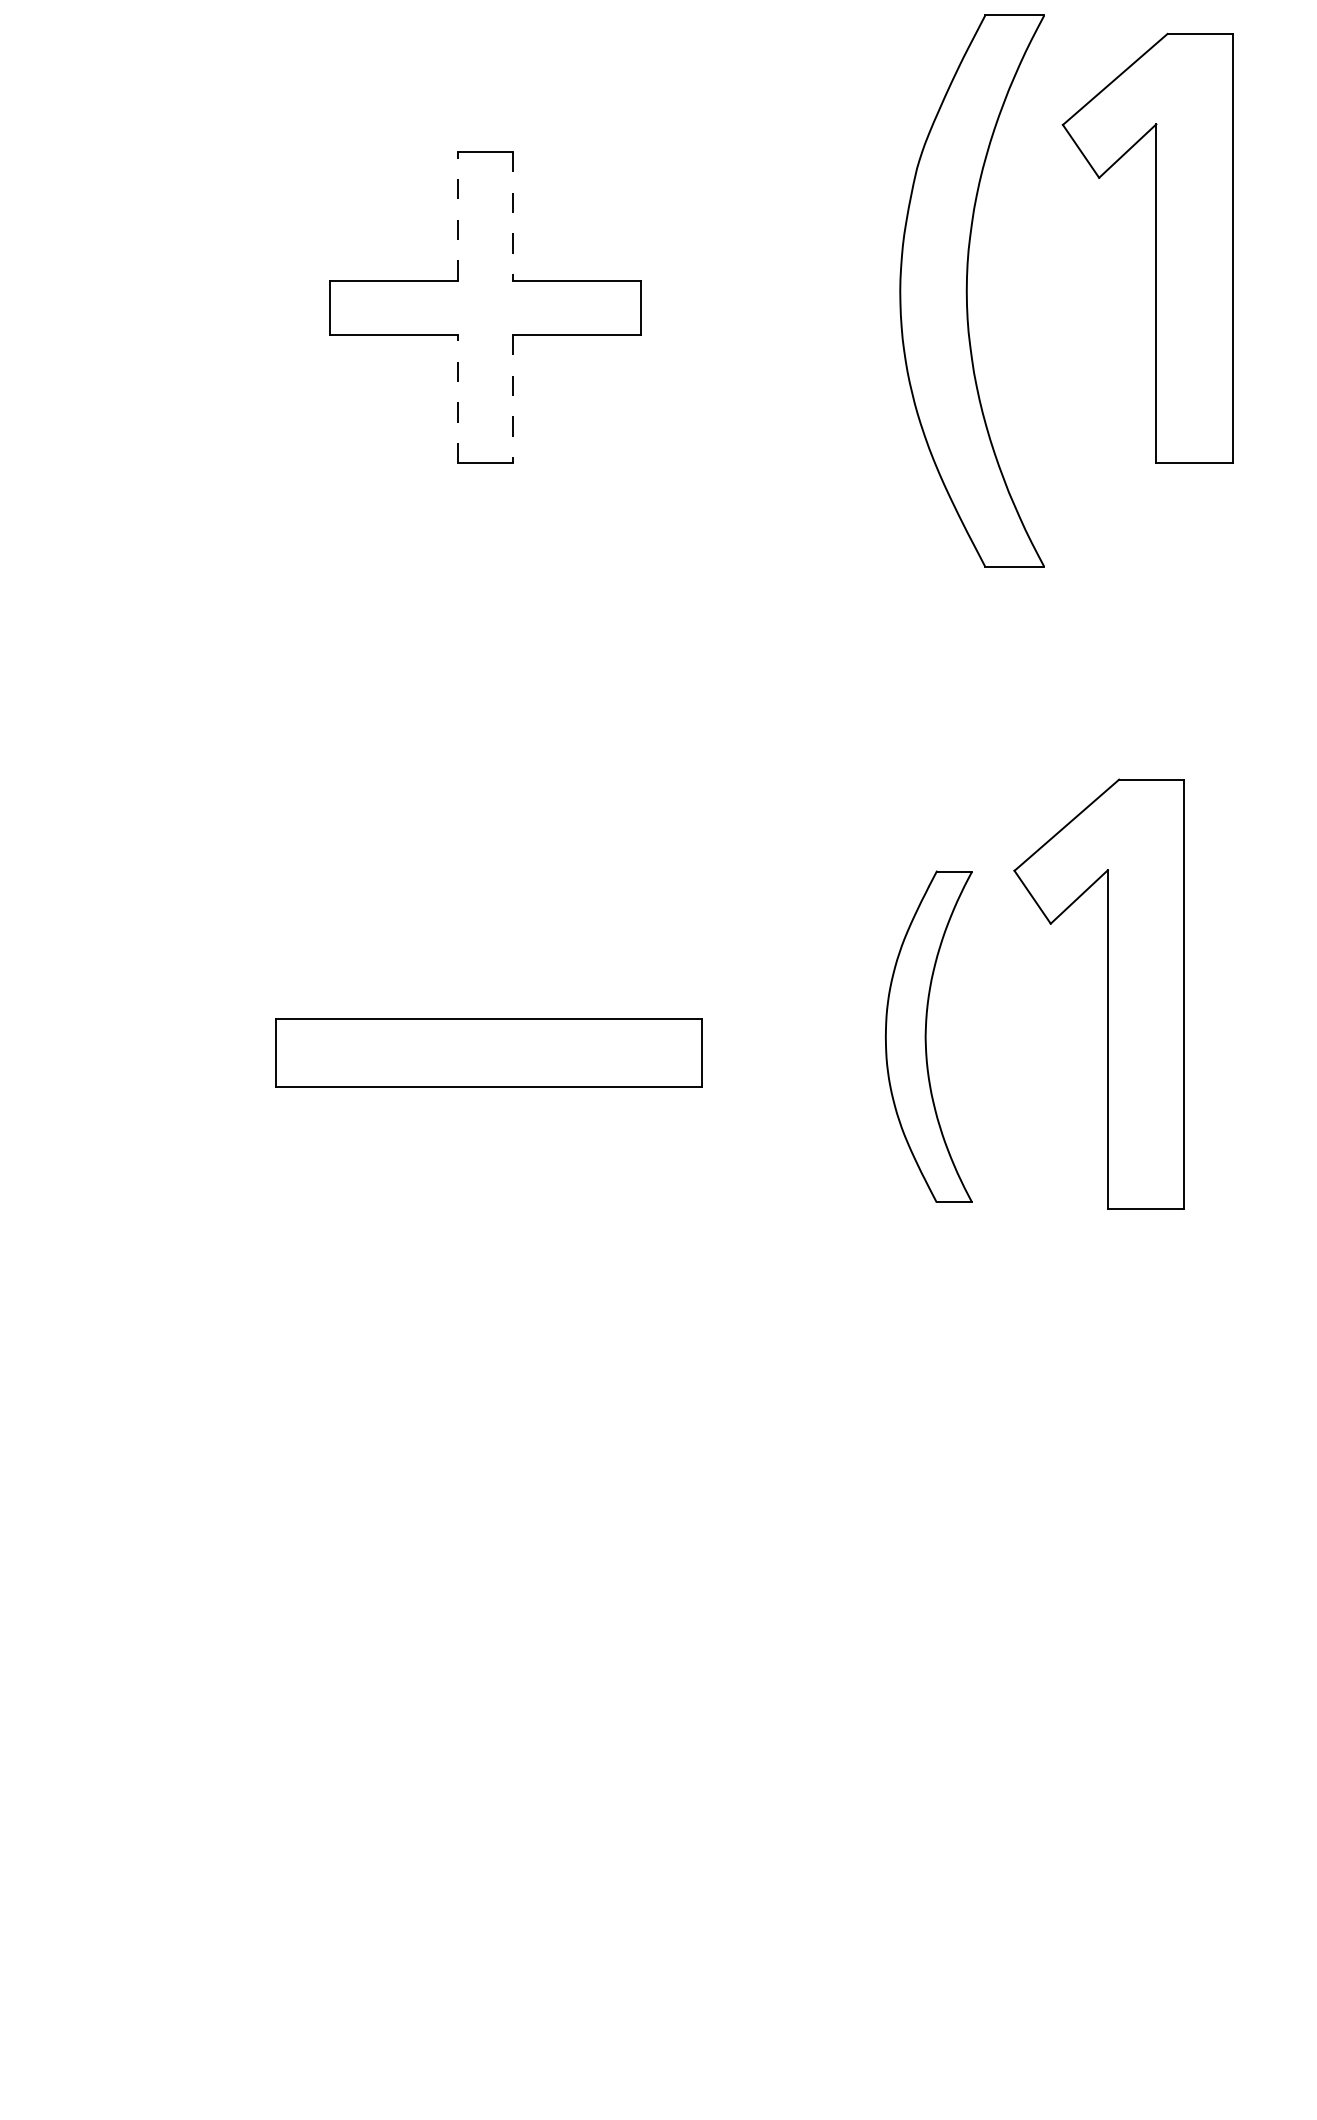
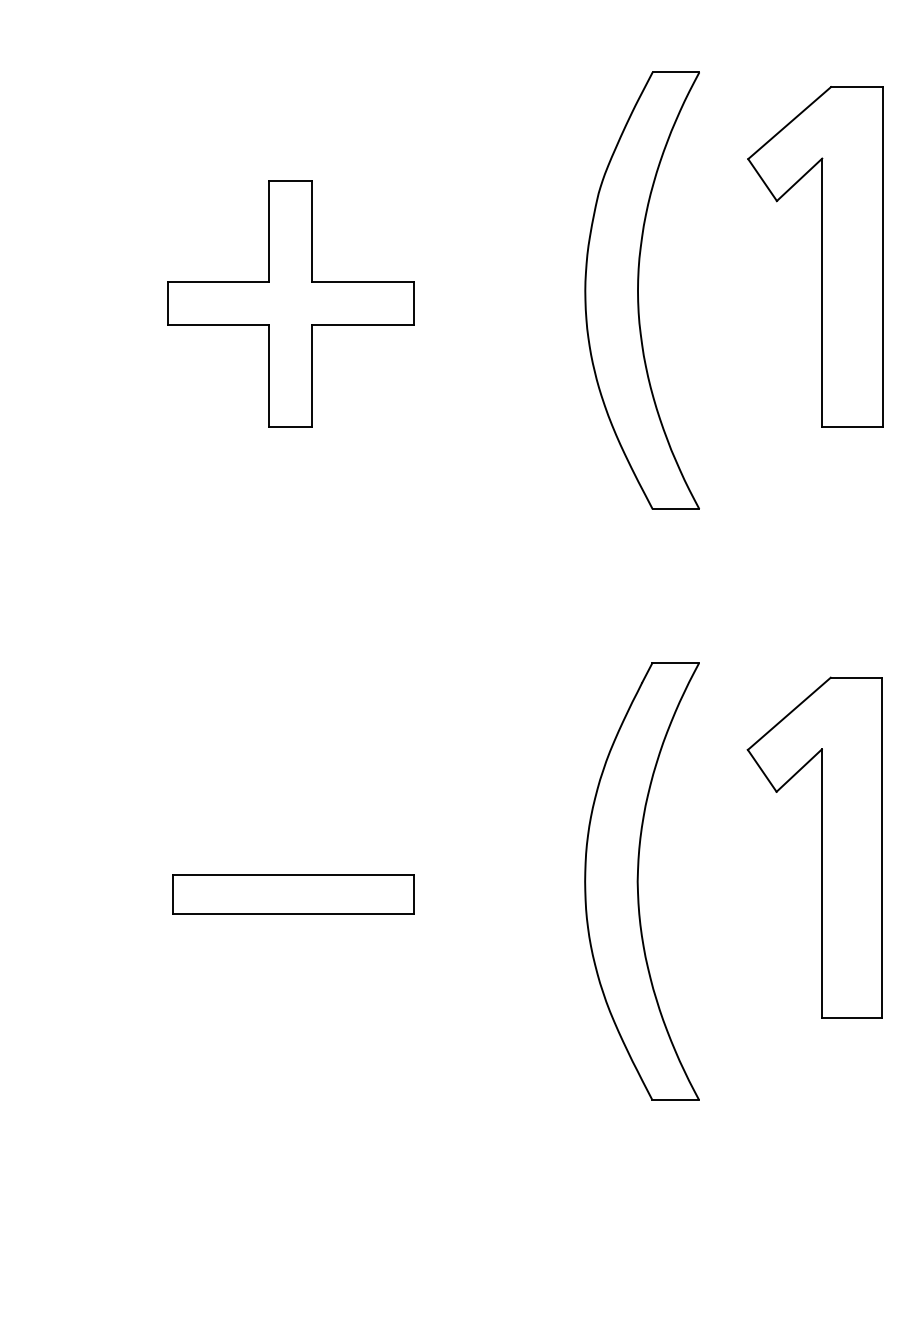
line: (458, 215) -> (269, 230), dashed -> solid
line: (512, 216) -> (312, 231), dashed -> solid
part: (971, 290) -> (641, 290), moved
line: (458, 398) -> (269, 375), dashed -> solid
line: (512, 399) -> (312, 376), dashed -> solid
part: (1107, 993) -> (821, 847), moved
part: (928, 1036) -> (641, 881), size x1.67
part: (488, 1053) -> (293, 894), size x0.71

